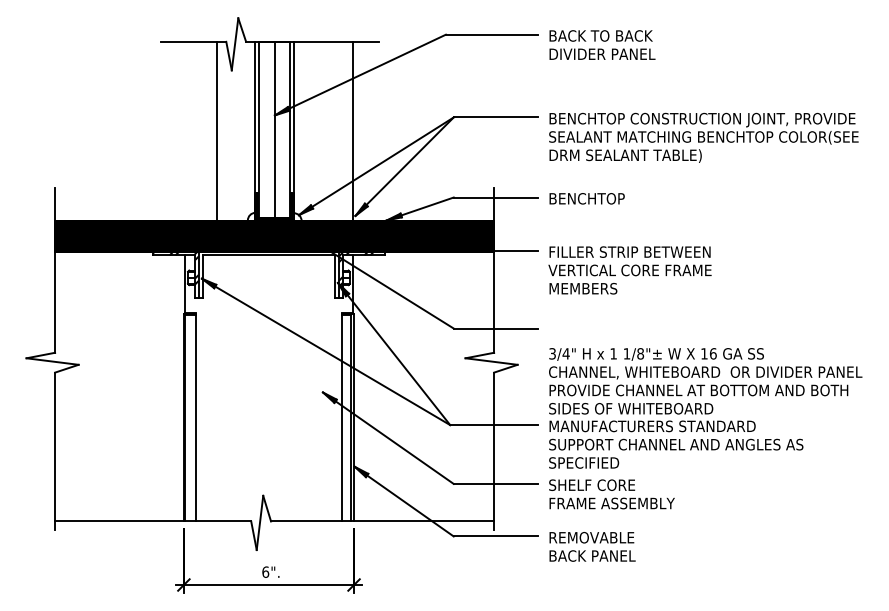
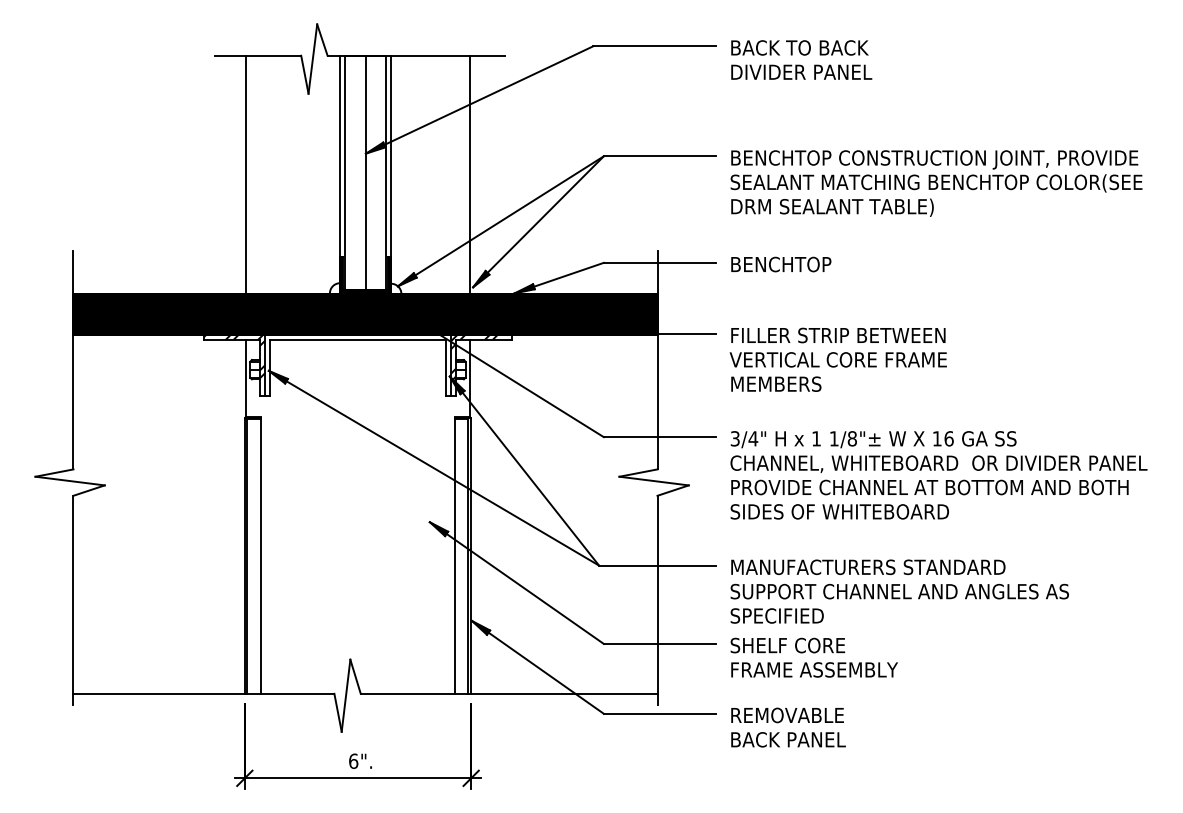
line: (216, 146) -> (245, 194), moved
text: (705, 381) -> (938, 475), moved

